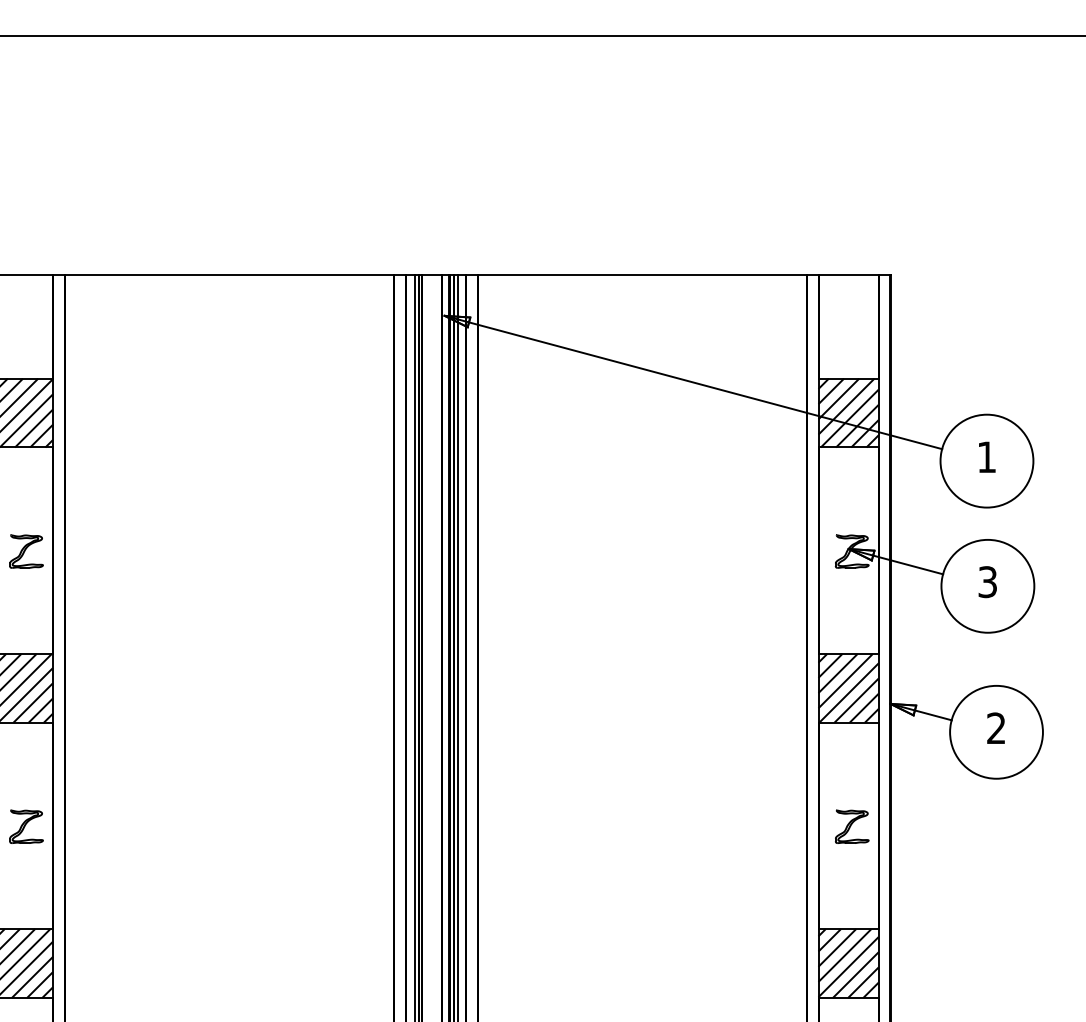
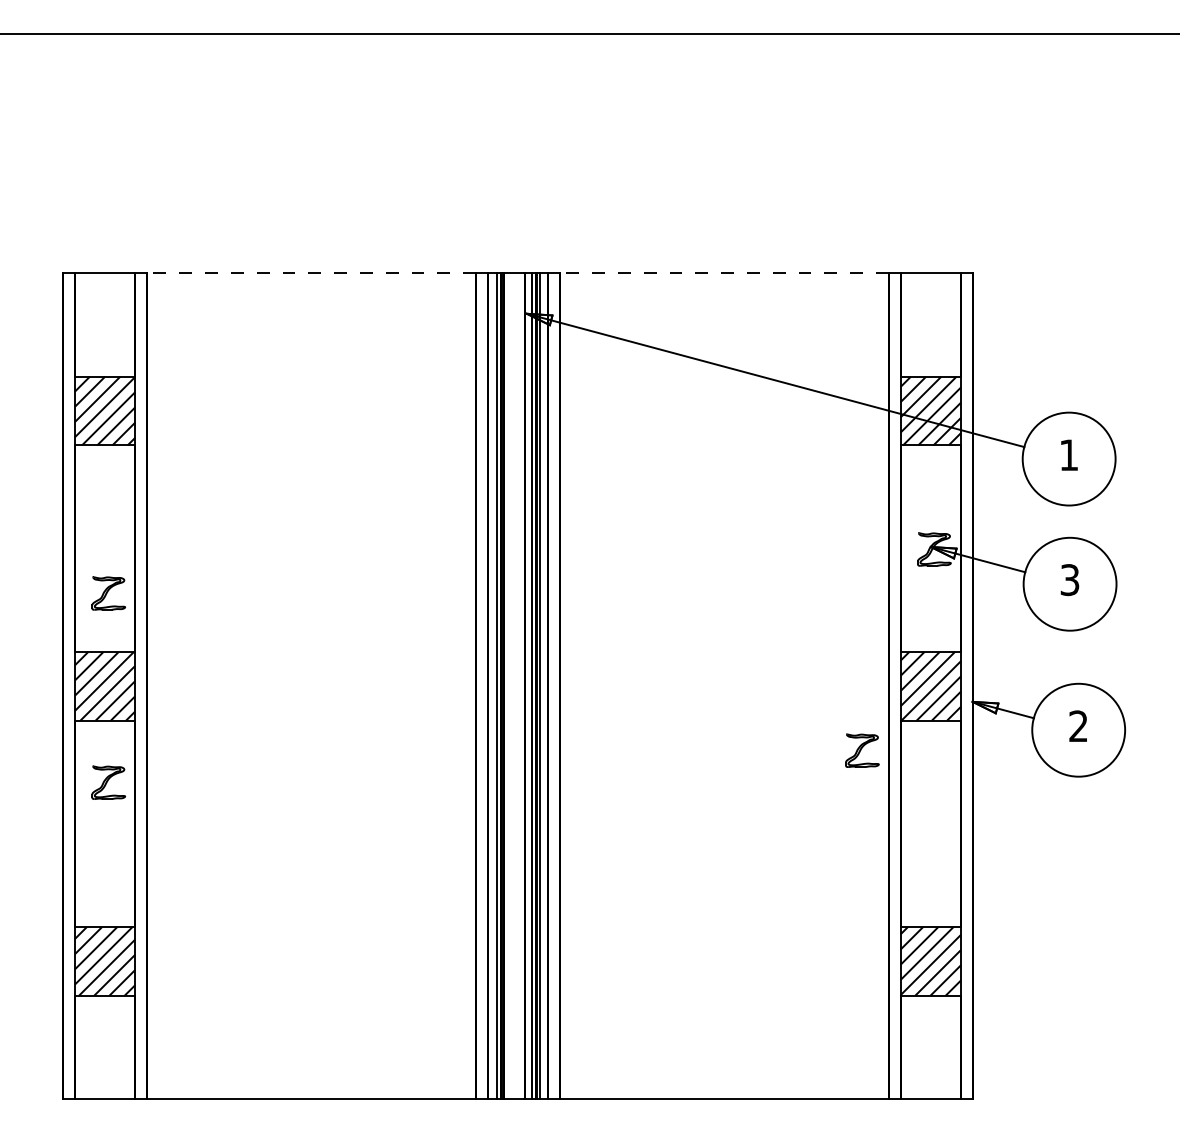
line: (229, 275) -> (311, 273), solid -> dashed
line: (641, 275) -> (723, 273), solid -> dashed
part: (26, 551) -> (108, 593), moved
part: (26, 826) -> (108, 782), moved
part: (852, 826) -> (862, 750), moved

